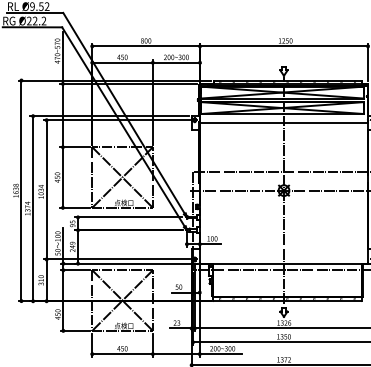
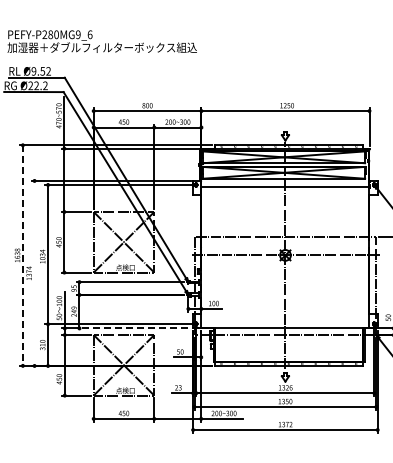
line: (21, 191) -> (22, 256), solid -> dashed
line: (33, 207) -> (34, 272), removed
line: (136, 263) -> (137, 328), solid -> dashed

